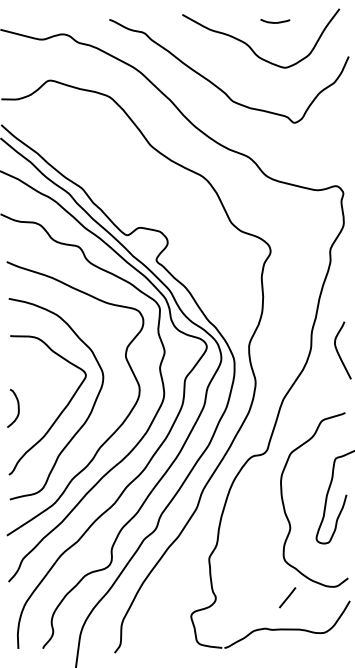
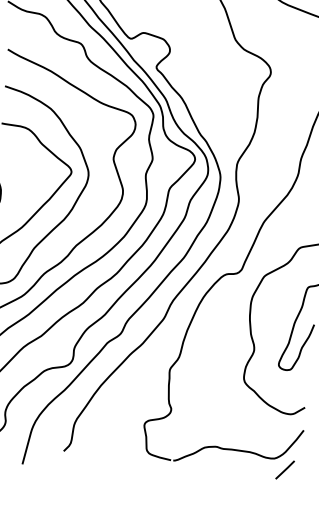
line: (287, 597) -> (285, 469), moved

